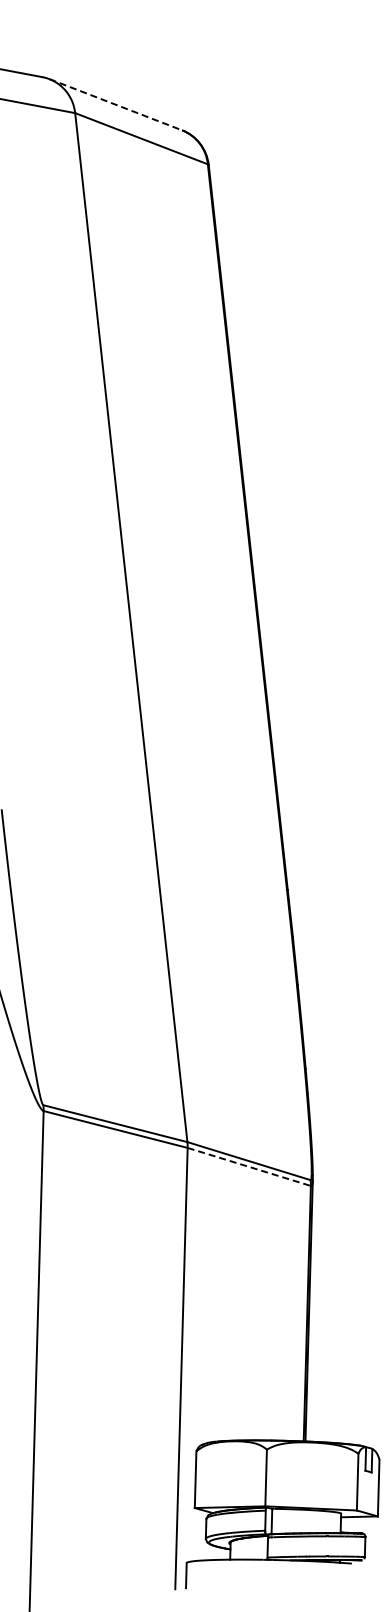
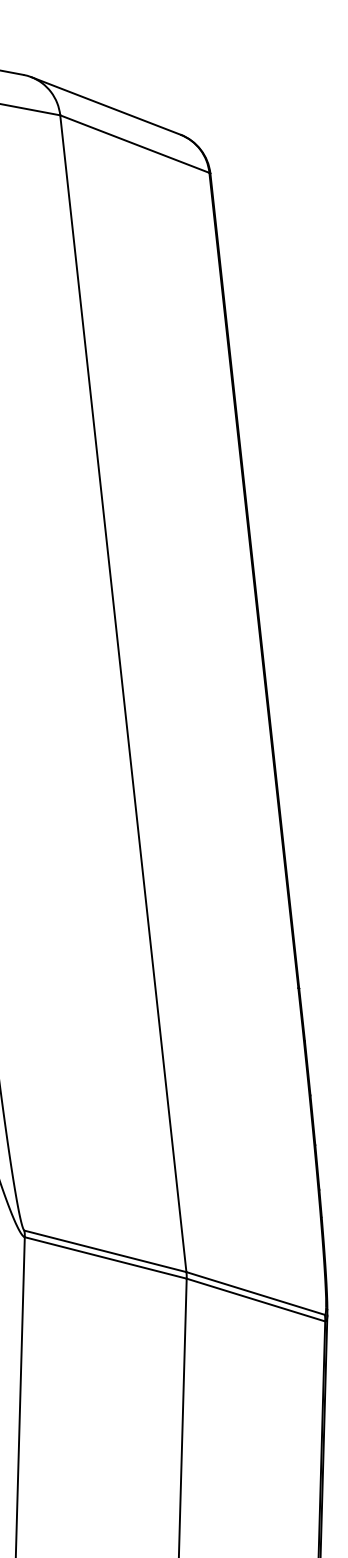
line: (116, 104) -> (106, 105), dashed -> solid
line: (249, 1167) -> (256, 1300), dashed -> solid

